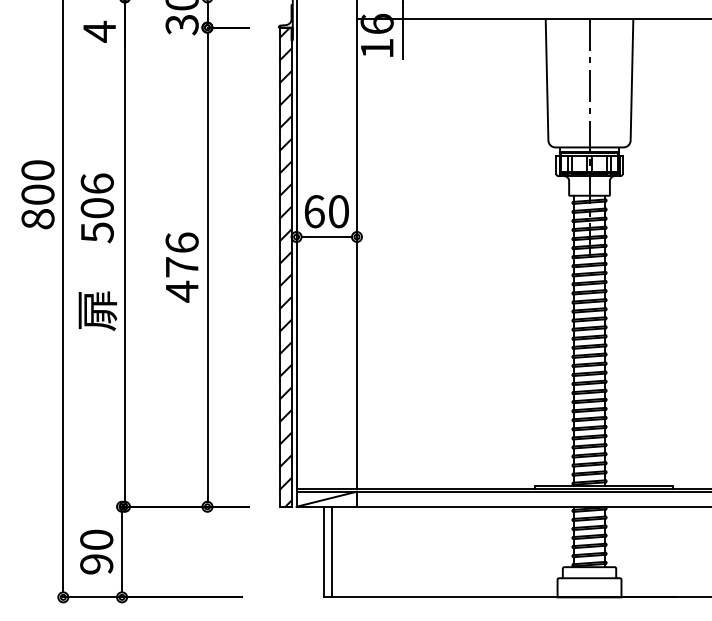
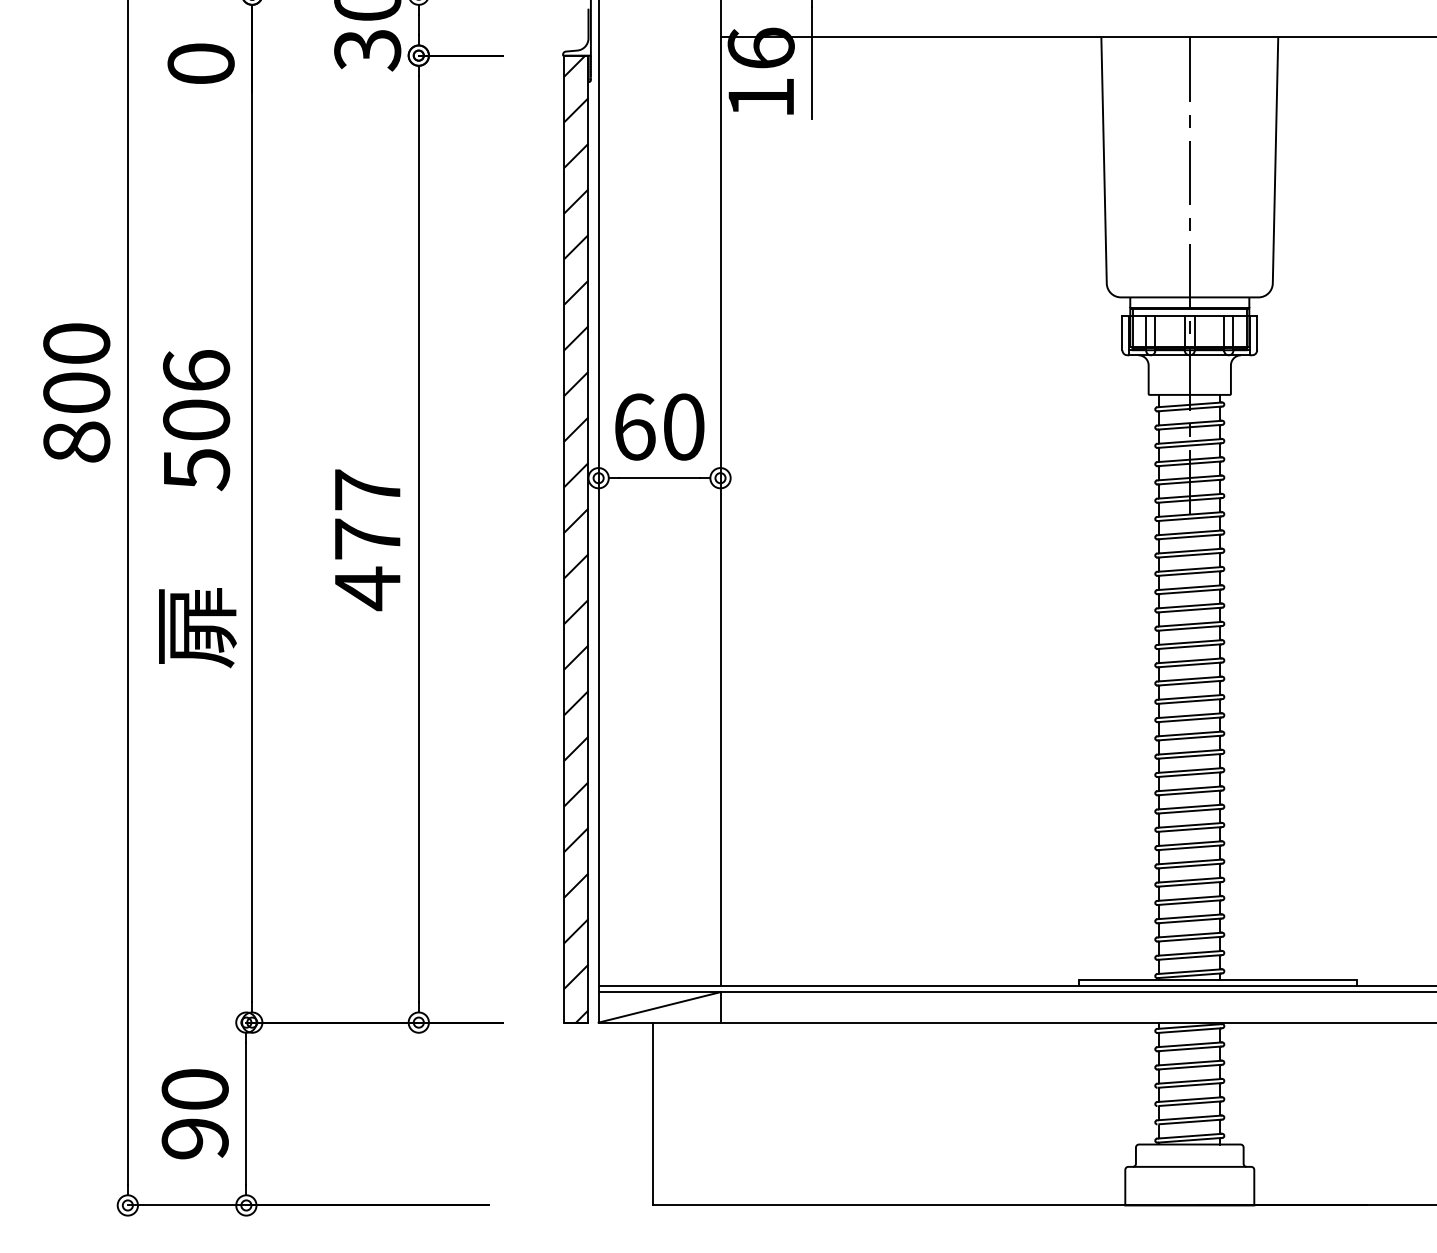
text: (99, 31) -> (200, 63), 4 -> 0
text: (181, 242) -> (366, 489), 476 -> 477
line: (331, 551) -> (669, 1112), removed

